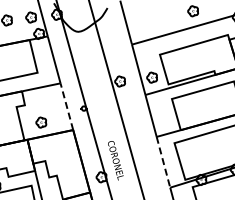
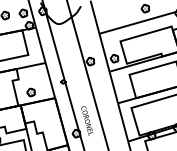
line: (66, 106) -> (50, 80), dashed -> solid
line: (163, 162) -> (123, 122), dashed -> solid

